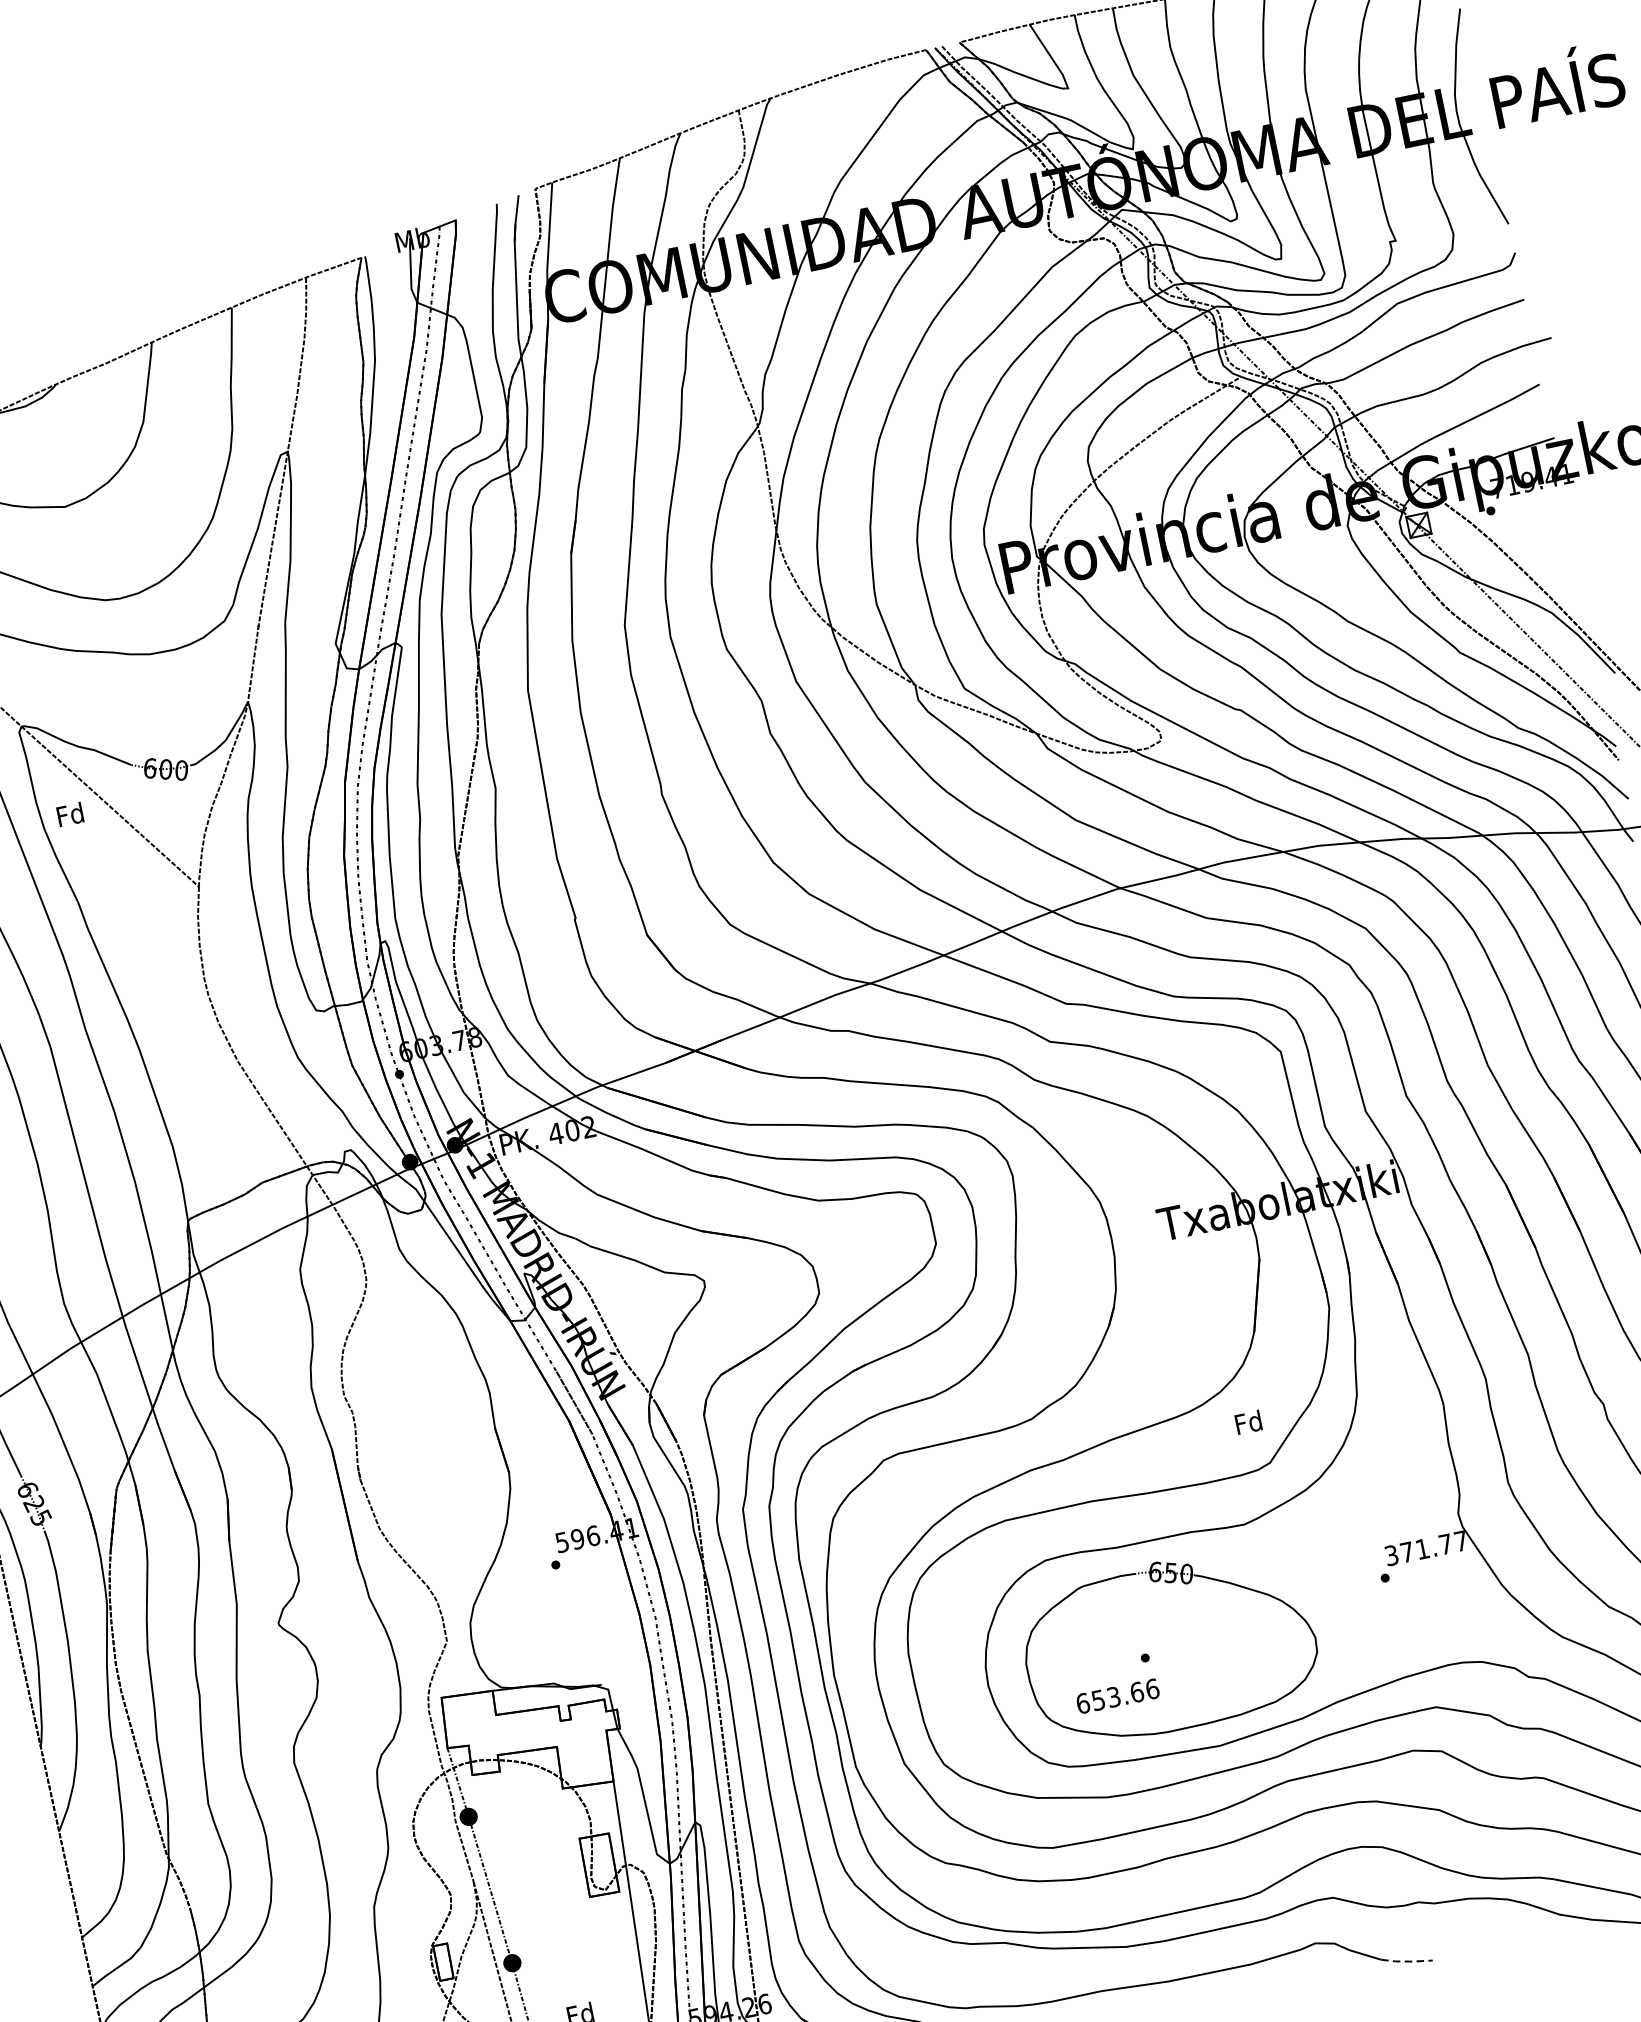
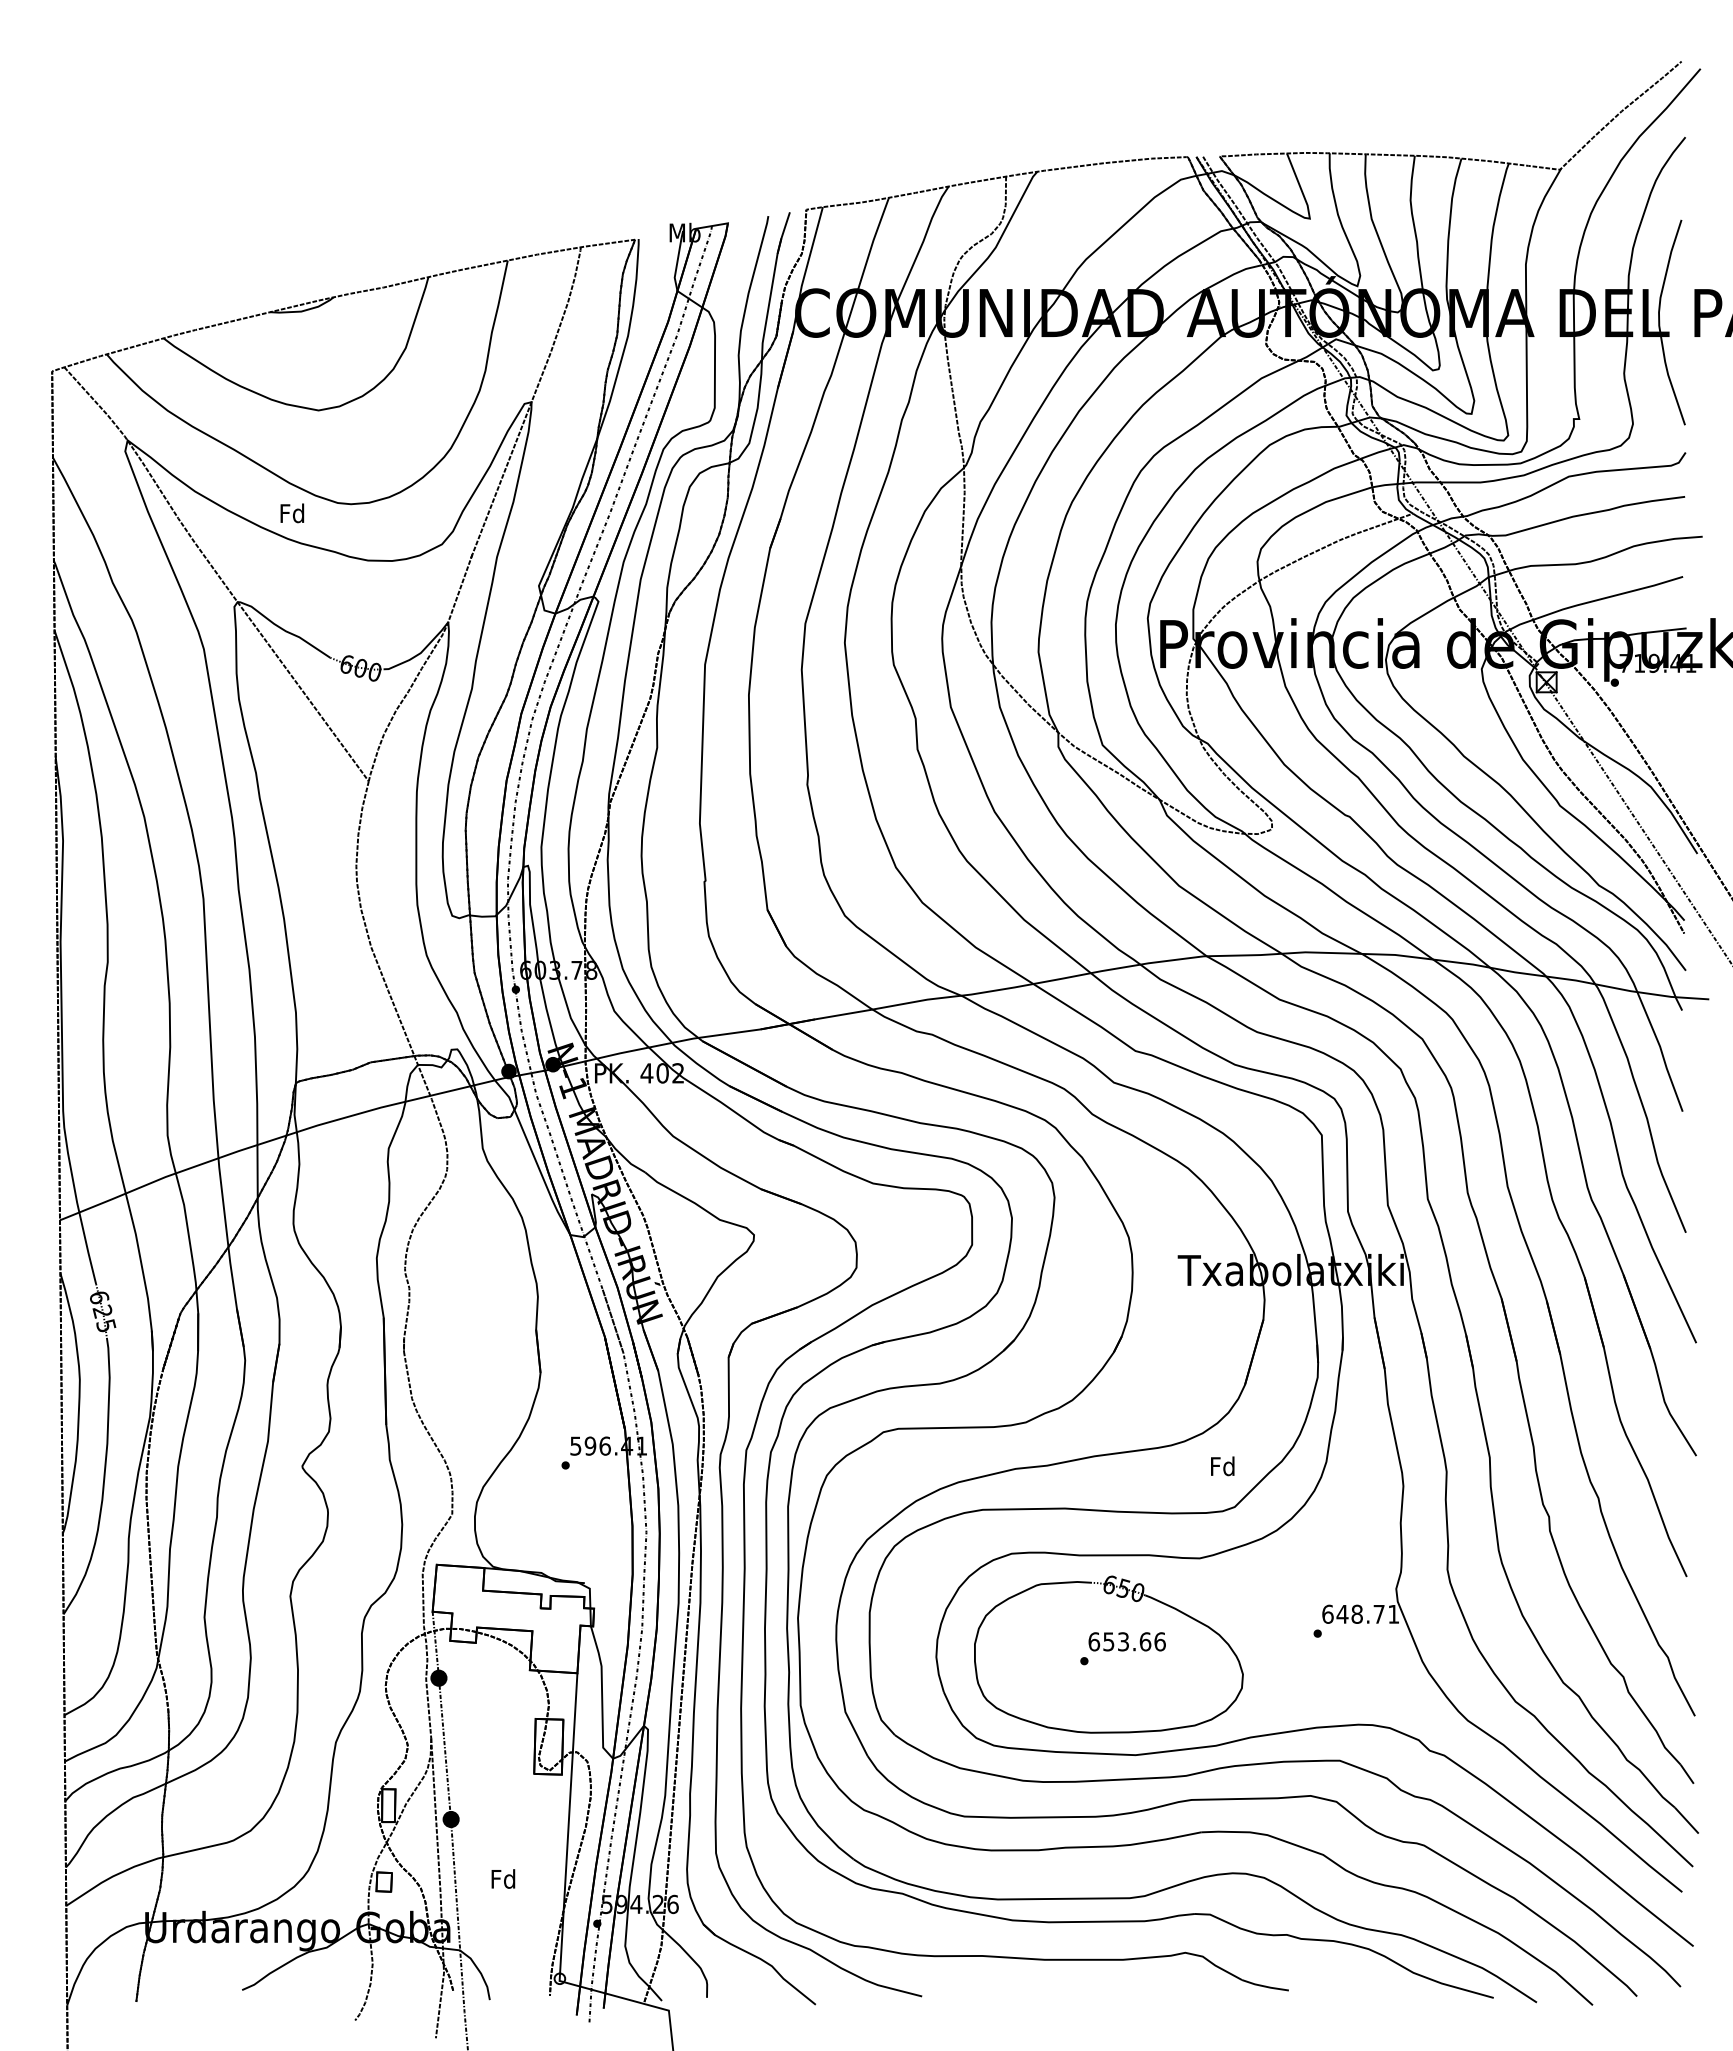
text: (70, 814) -> (292, 513), moved
text: (1425, 1547) -> (1360, 1613), 371.77 -> 648.71
text: (1117, 1696) -> (1126, 1641), moved
line: (1407, 1961) -> (1265, 1986), dashed -> solid

